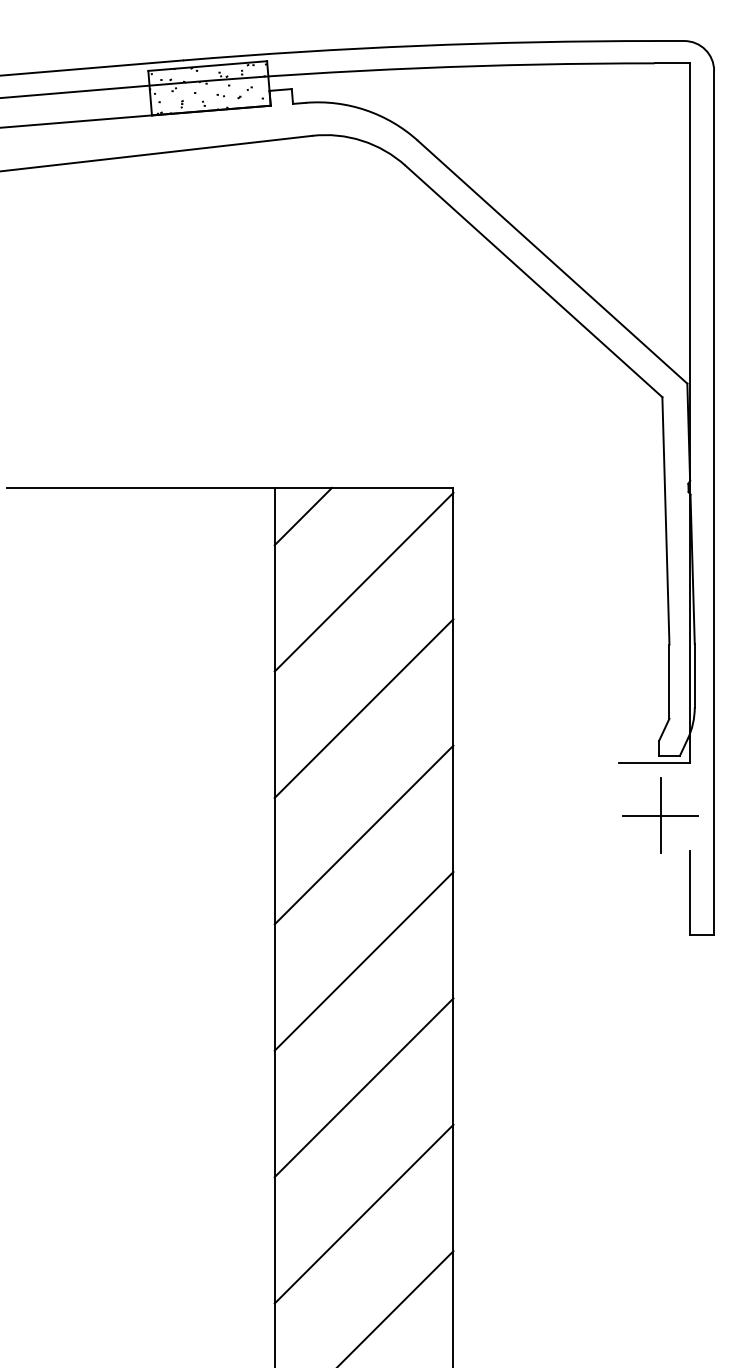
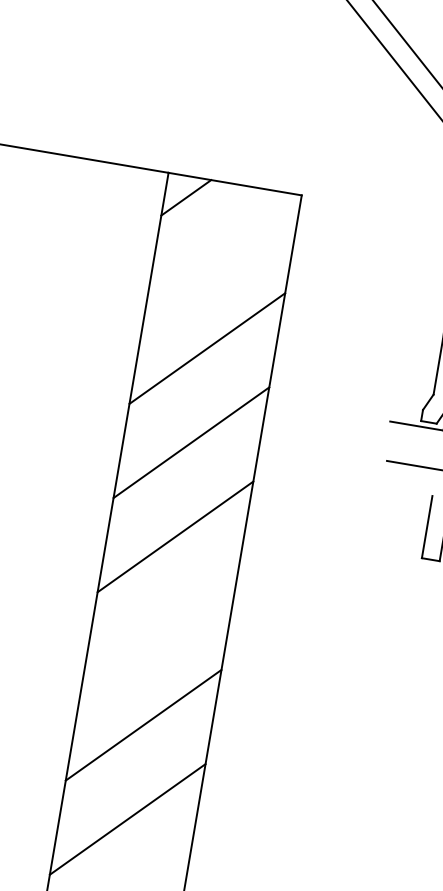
line: (363, 581) -> (222, 253), removed
line: (660, 815) -> (414, 465), removed
line: (363, 1087) -> (159, 630), removed

